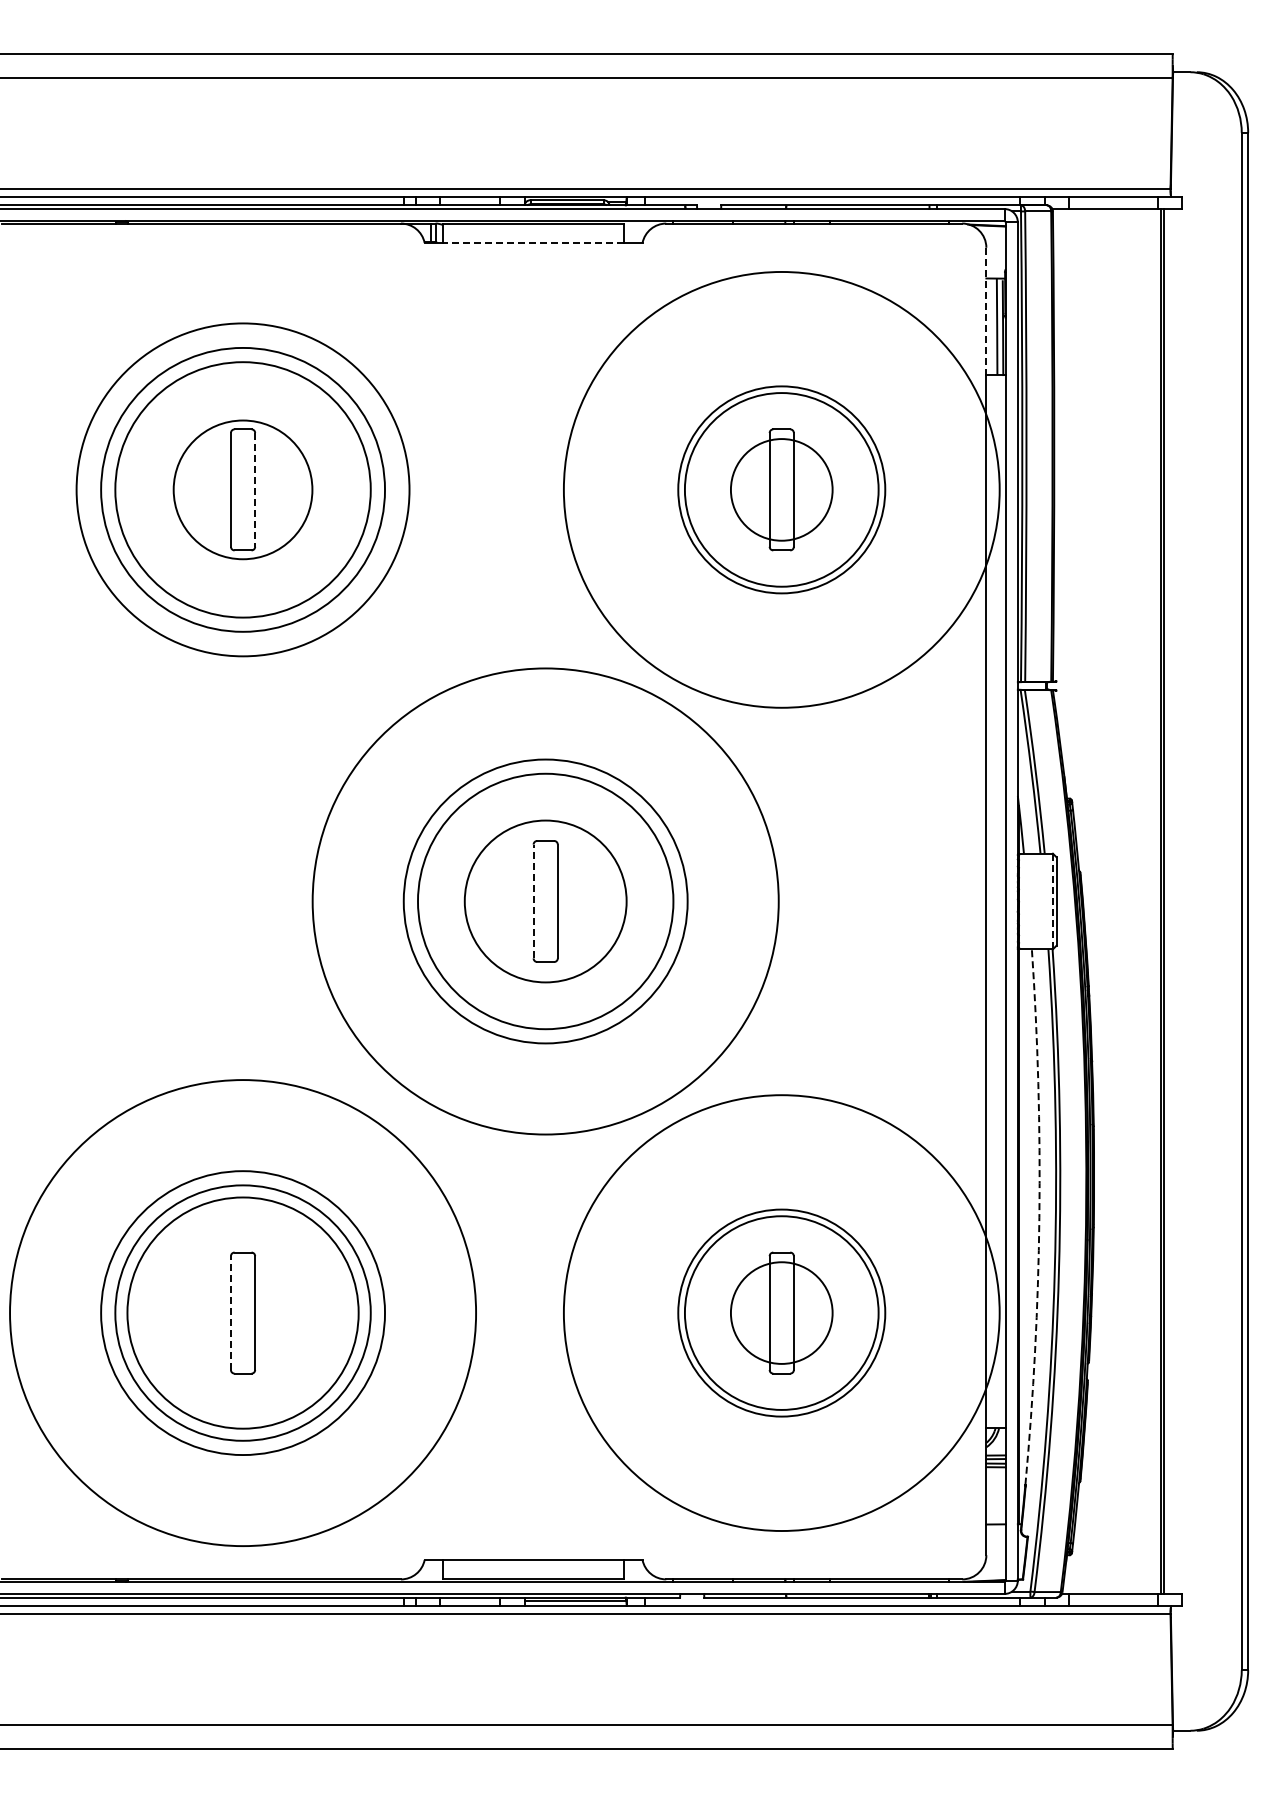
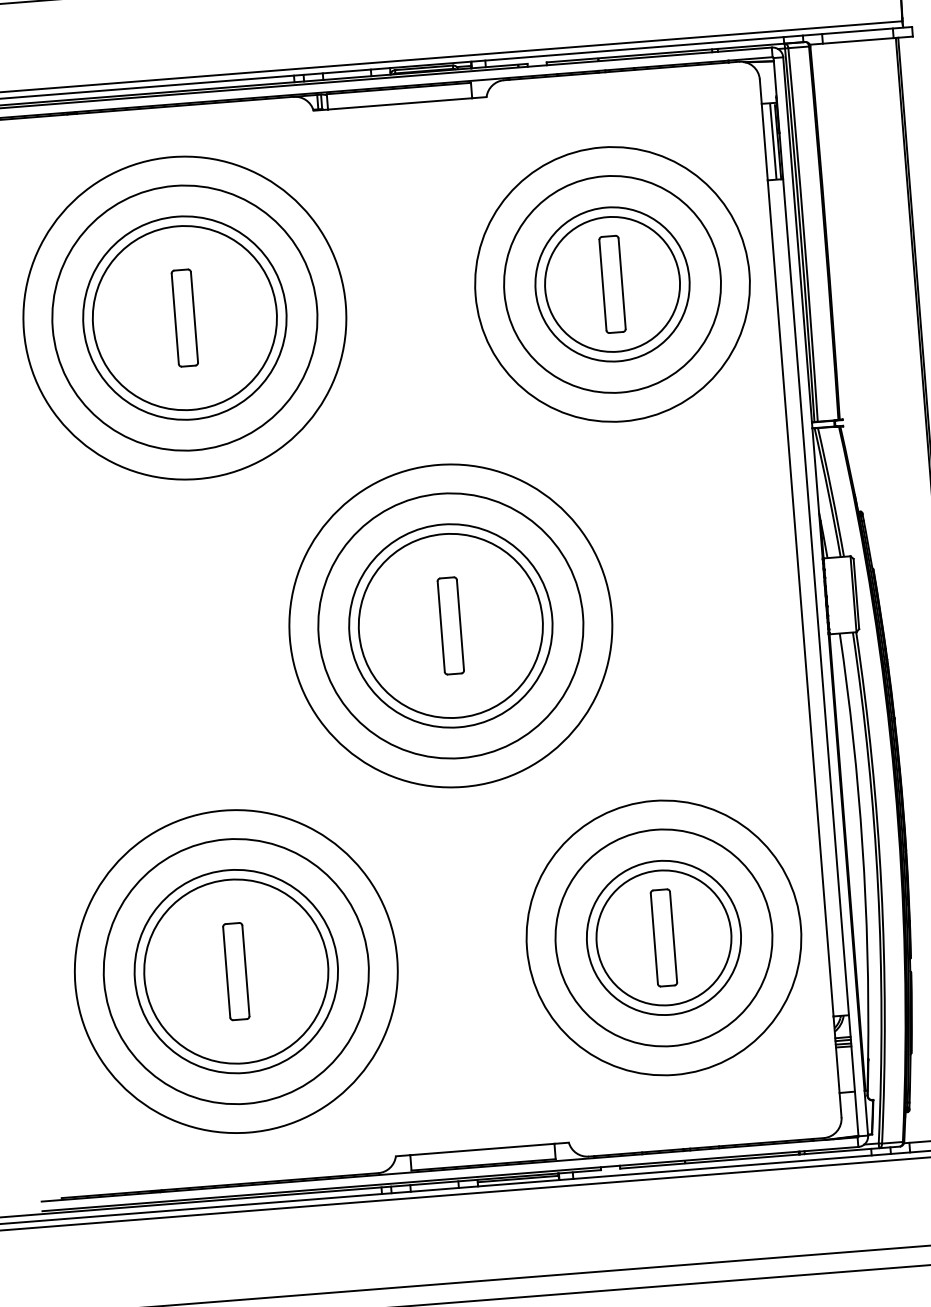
line: (533, 242) -> (399, 103), dashed -> solid
line: (986, 311) -> (763, 130), dashed -> solid
circle: (242, 489) -> (184, 317), size x1.43
circle: (242, 489) -> (184, 317), size x1.67
line: (255, 489) -> (194, 317), dashed -> solid
circle: (781, 489) -> (612, 284), size x0.62
circle: (781, 489) -> (612, 284), size x1.67
circle: (781, 489) -> (612, 284), size x1.67
line: (533, 901) -> (441, 626), dashed -> solid
circle: (545, 901) -> (450, 625), size x0.71
circle: (545, 901) -> (450, 625), size x1.43
circle: (545, 901) -> (450, 625), size x1.43
line: (1052, 901) -> (853, 594), dashed -> solid
arc: (1039, 1217) -> (862, 845), dashed -> solid
circle: (242, 1312) -> (235, 971), size x0.71
circle: (242, 1312) -> (235, 971), size x1.43
circle: (781, 1312) -> (663, 937), size x0.62
circle: (781, 1312) -> (663, 937), size x1.67
circle: (781, 1312) -> (663, 937), size x1.67
line: (230, 1313) -> (226, 972), dashed -> solid

